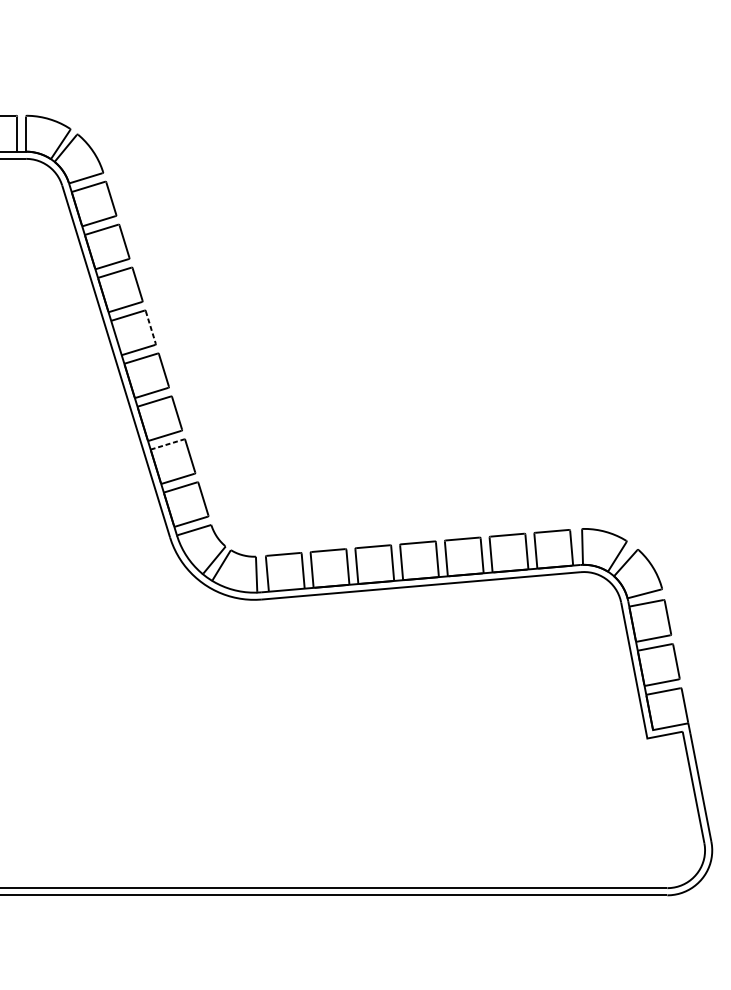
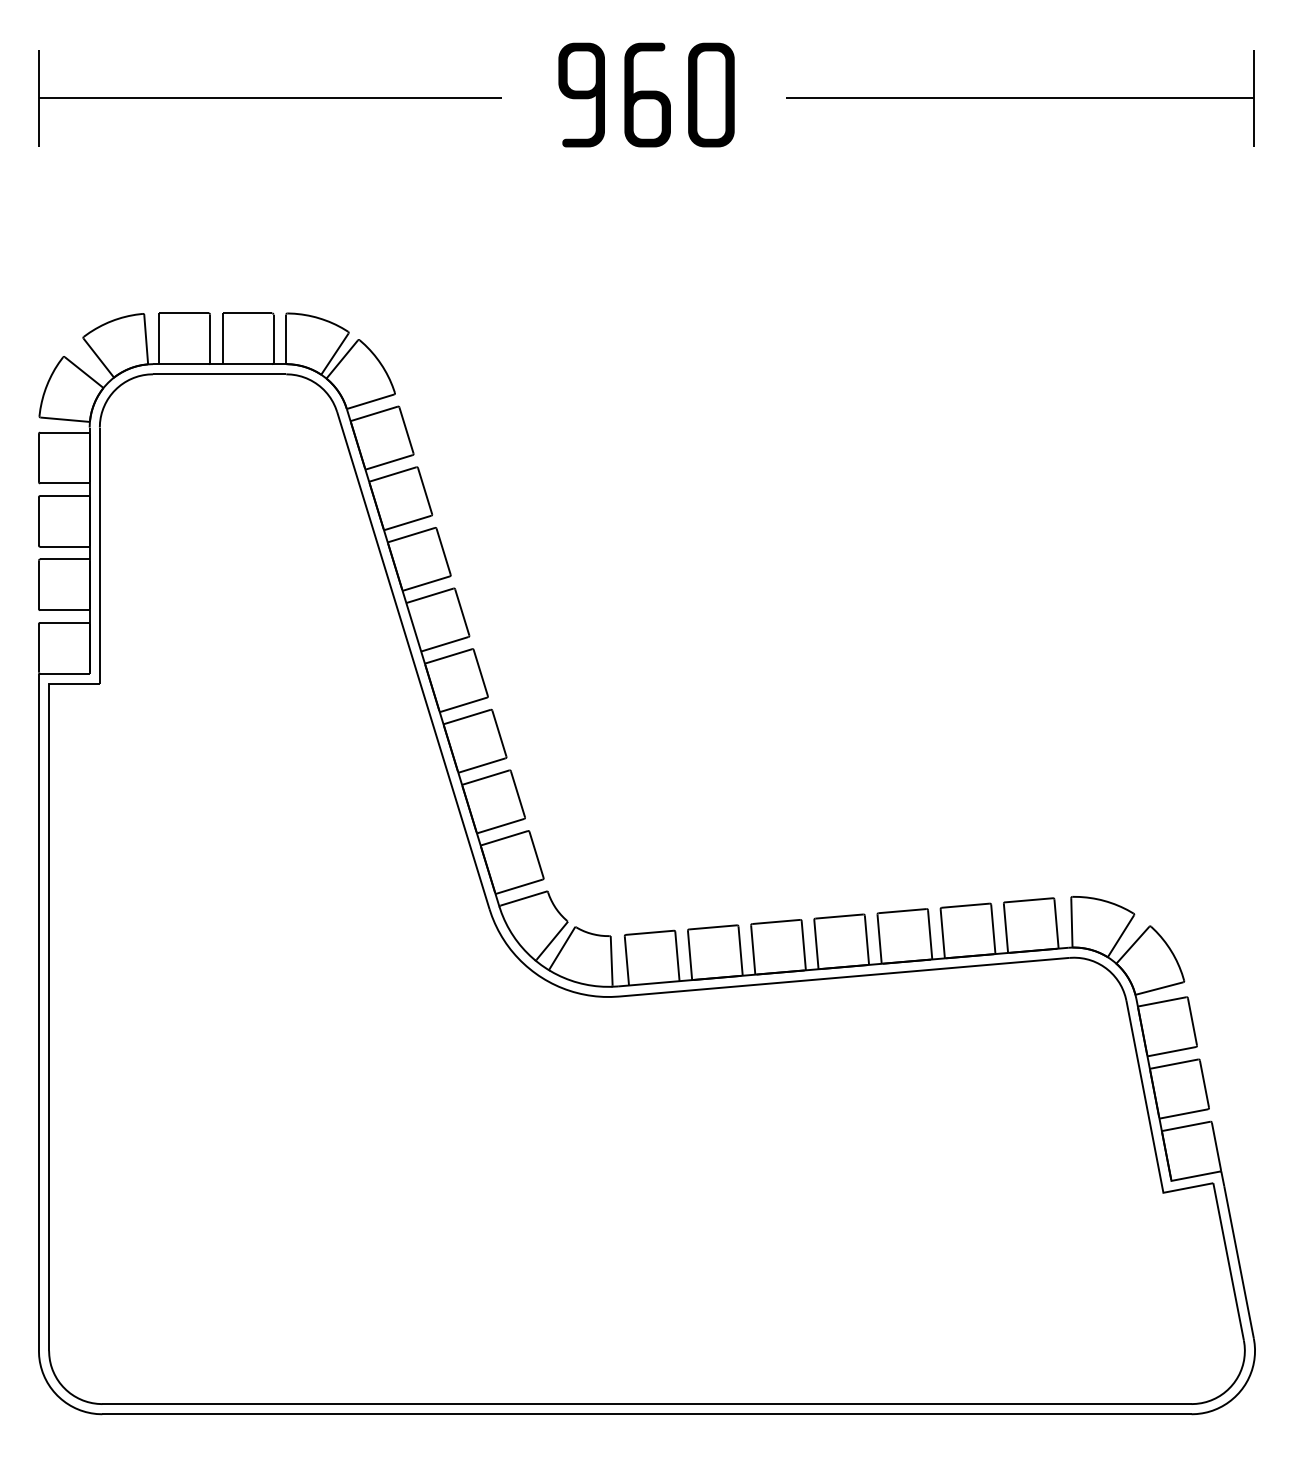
line: (150, 327) -> (462, 612), dashed -> solid
line: (167, 444) -> (485, 777), dashed -> solid

